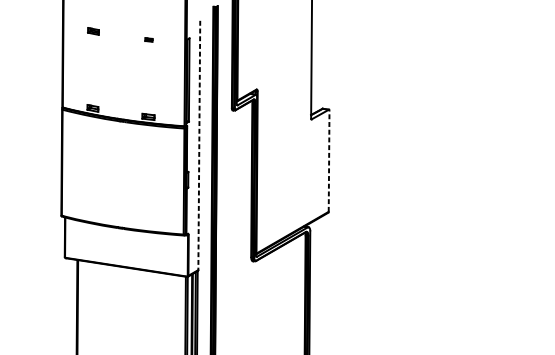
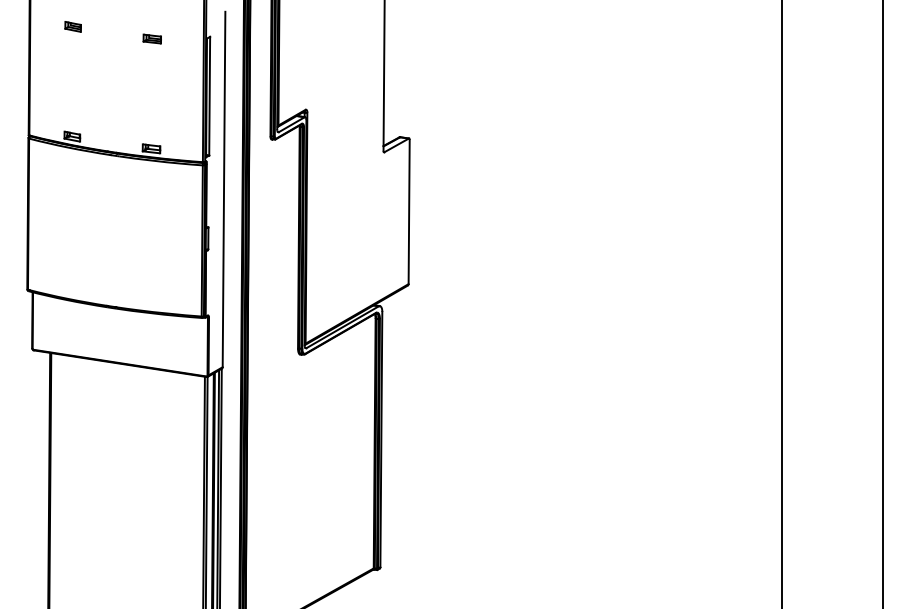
part: (148, 39) -> (151, 38), size x1.67
line: (199, 145) -> (224, 189), dashed -> solid
line: (329, 160) -> (409, 211), dashed -> solid

